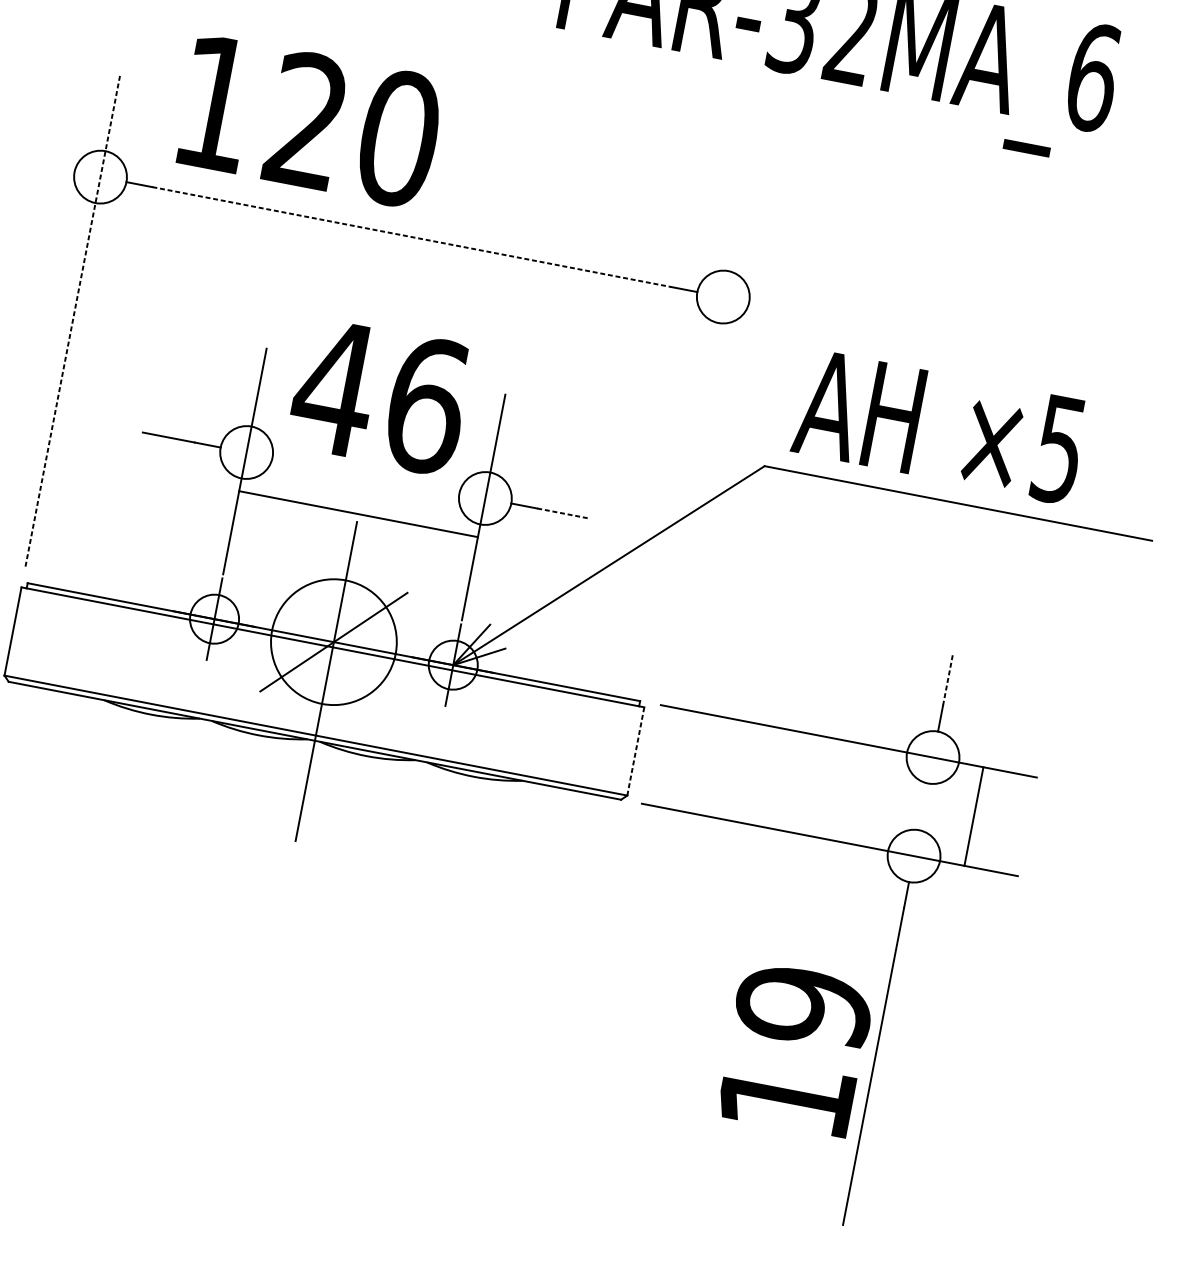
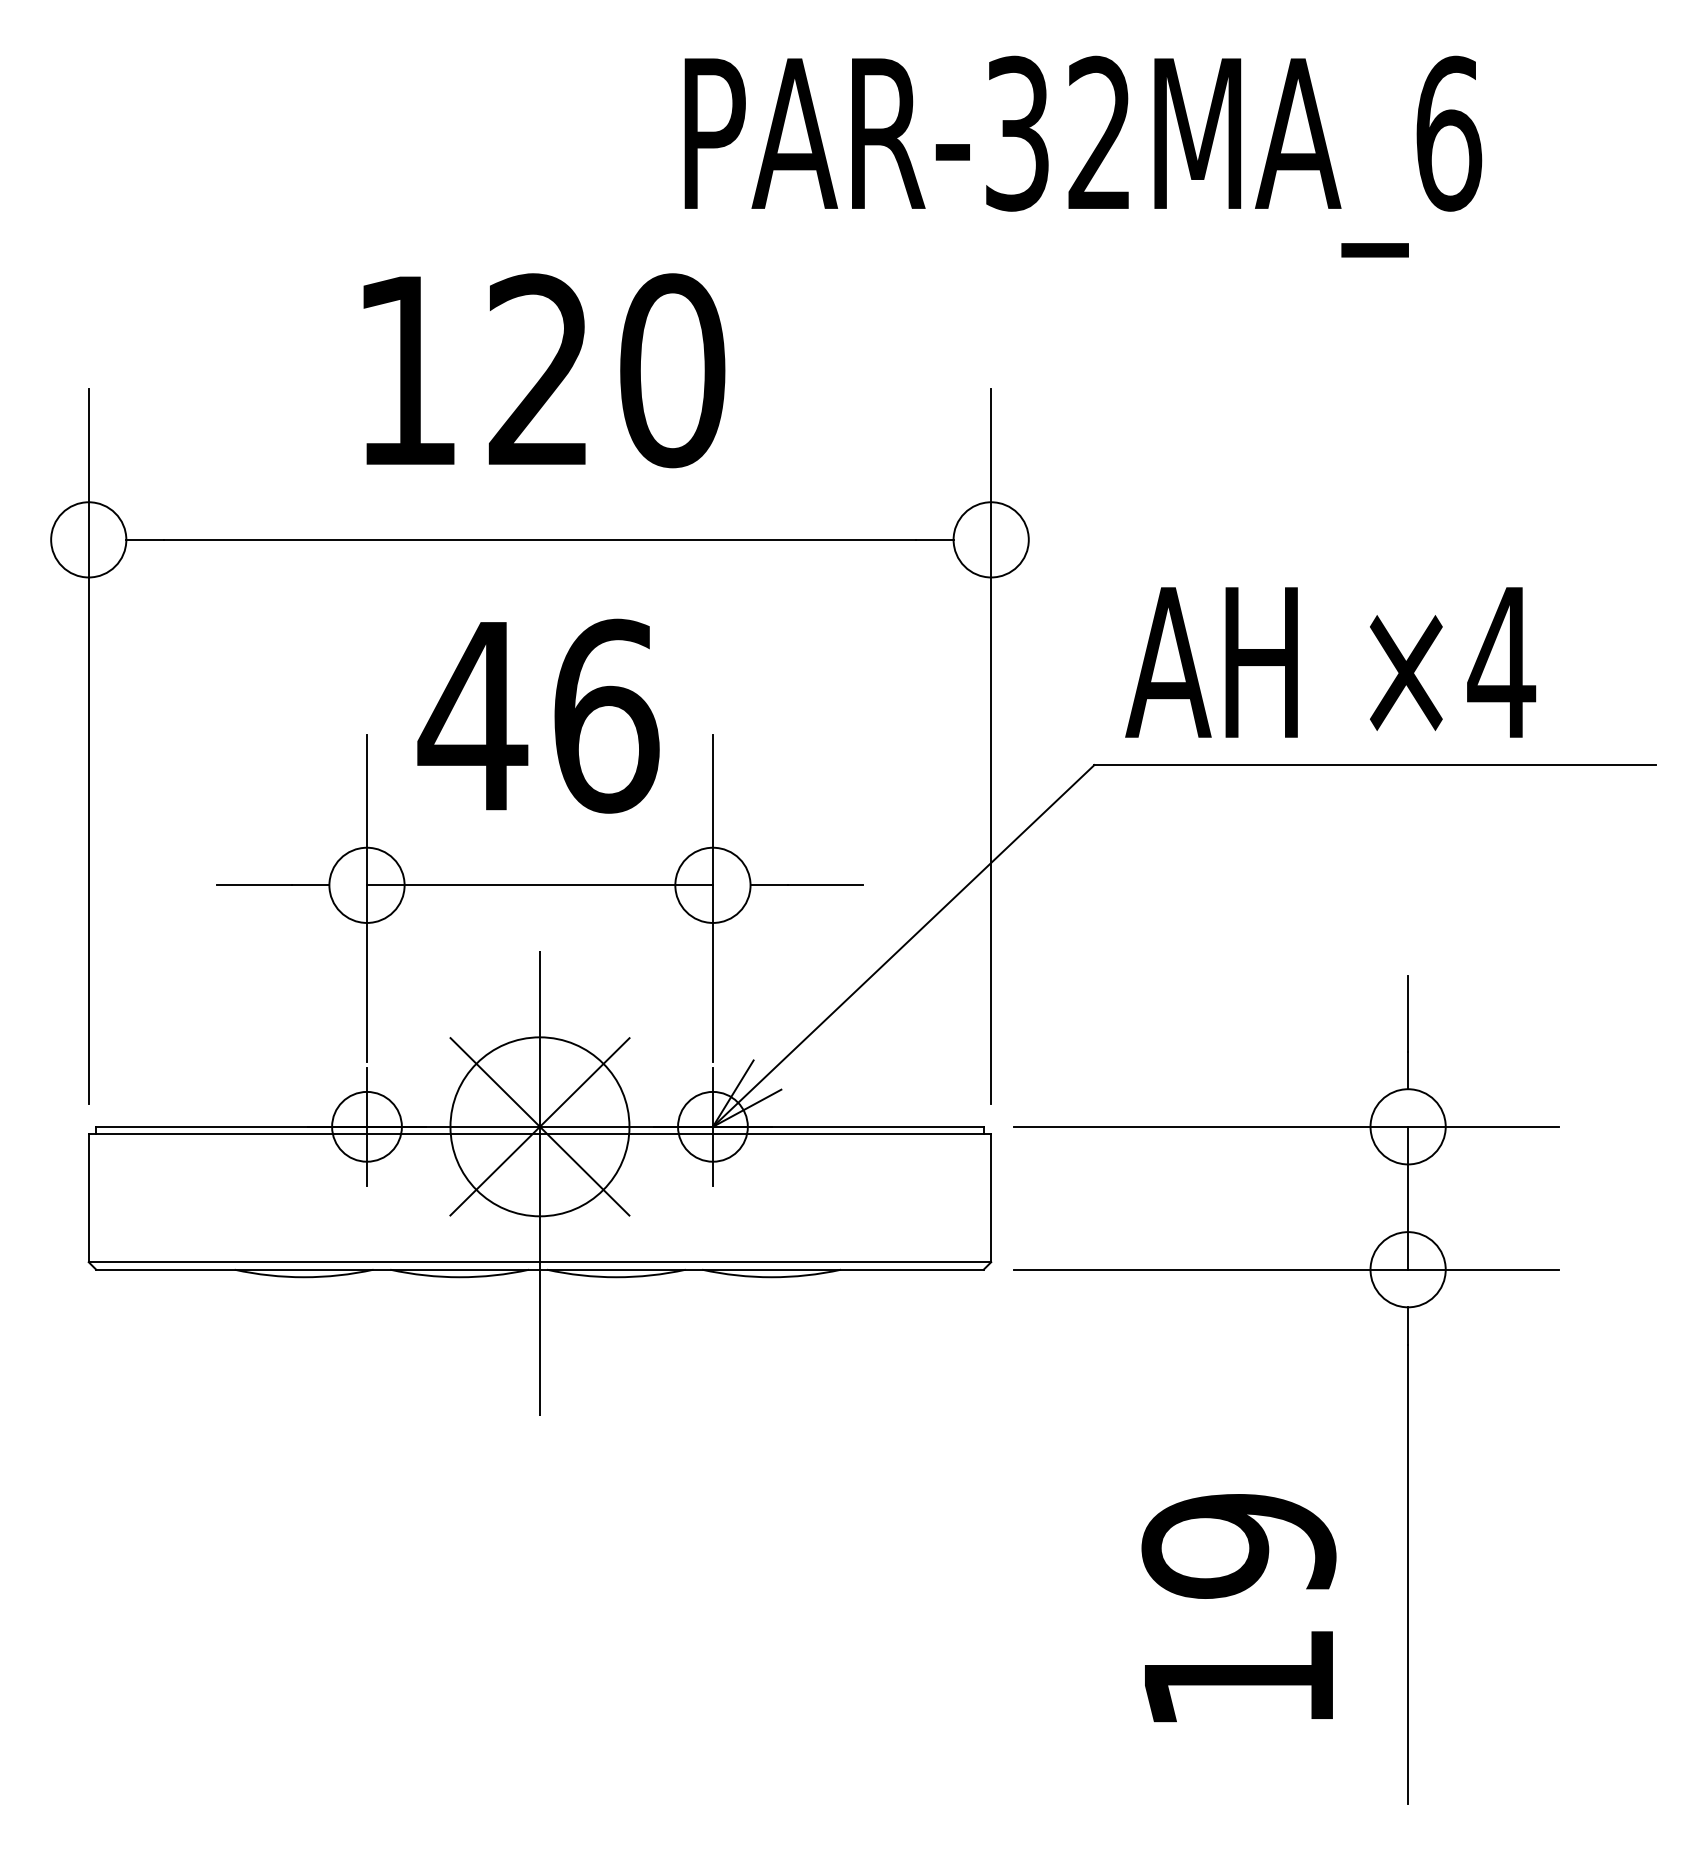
text: (310, 121) -> (544, 370), moved
line: (412, 236) -> (540, 539), dashed -> solid
line: (72, 319) -> (88, 746), dashed -> solid
text: (380, 396) -> (538, 715), moved
line: (696, 439) -> (991, 746), added
text: (1059, 450) -> (1501, 663), ×5 -> ×4
line: (563, 513) -> (825, 885), dashed -> solid
line: (358, 514) -> (539, 885), moved
line: (333, 641) -> (539, 1126), added
line: (948, 680) -> (1408, 1014), dashed -> solid
line: (636, 751) -> (991, 1198), dashed -> solid
line: (974, 816) -> (1408, 1197), moved
text: (795, 1050) -> (1238, 1608), moved

